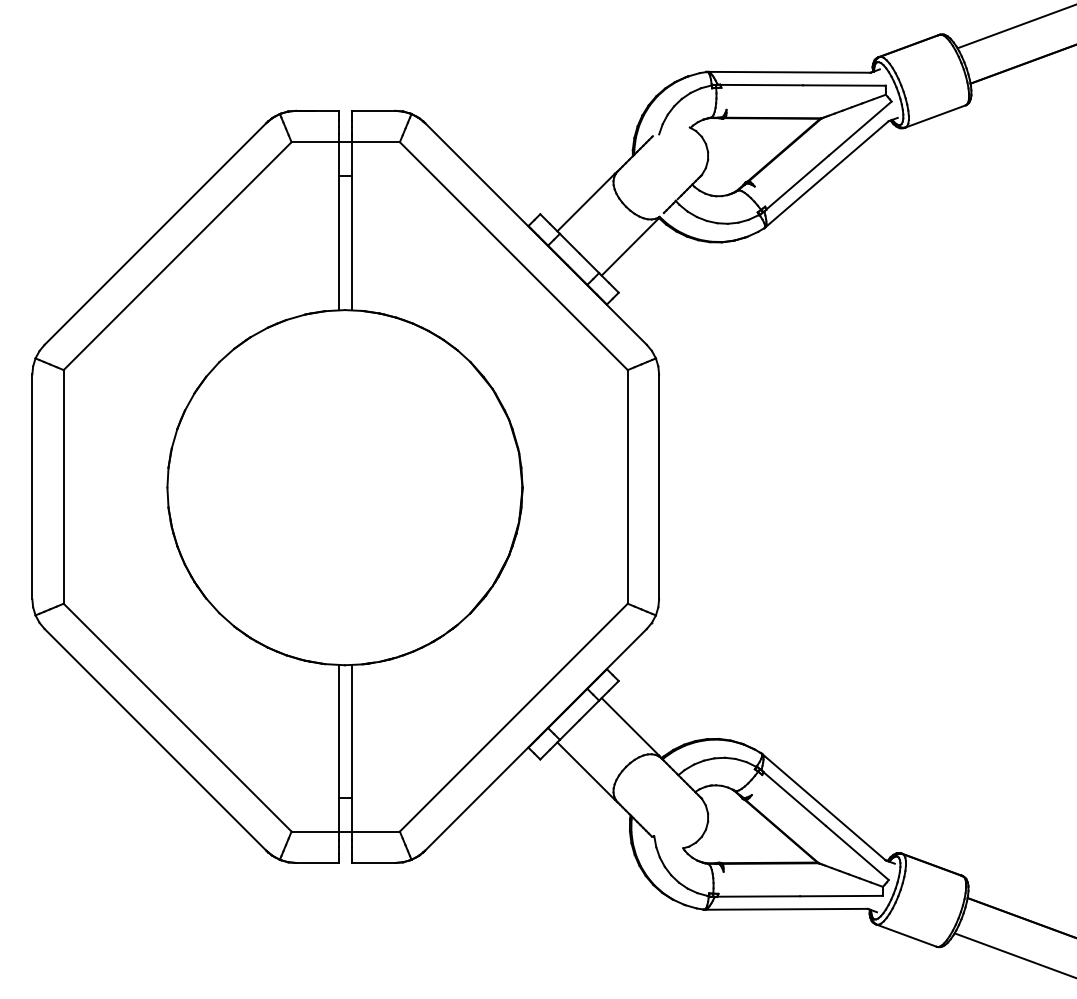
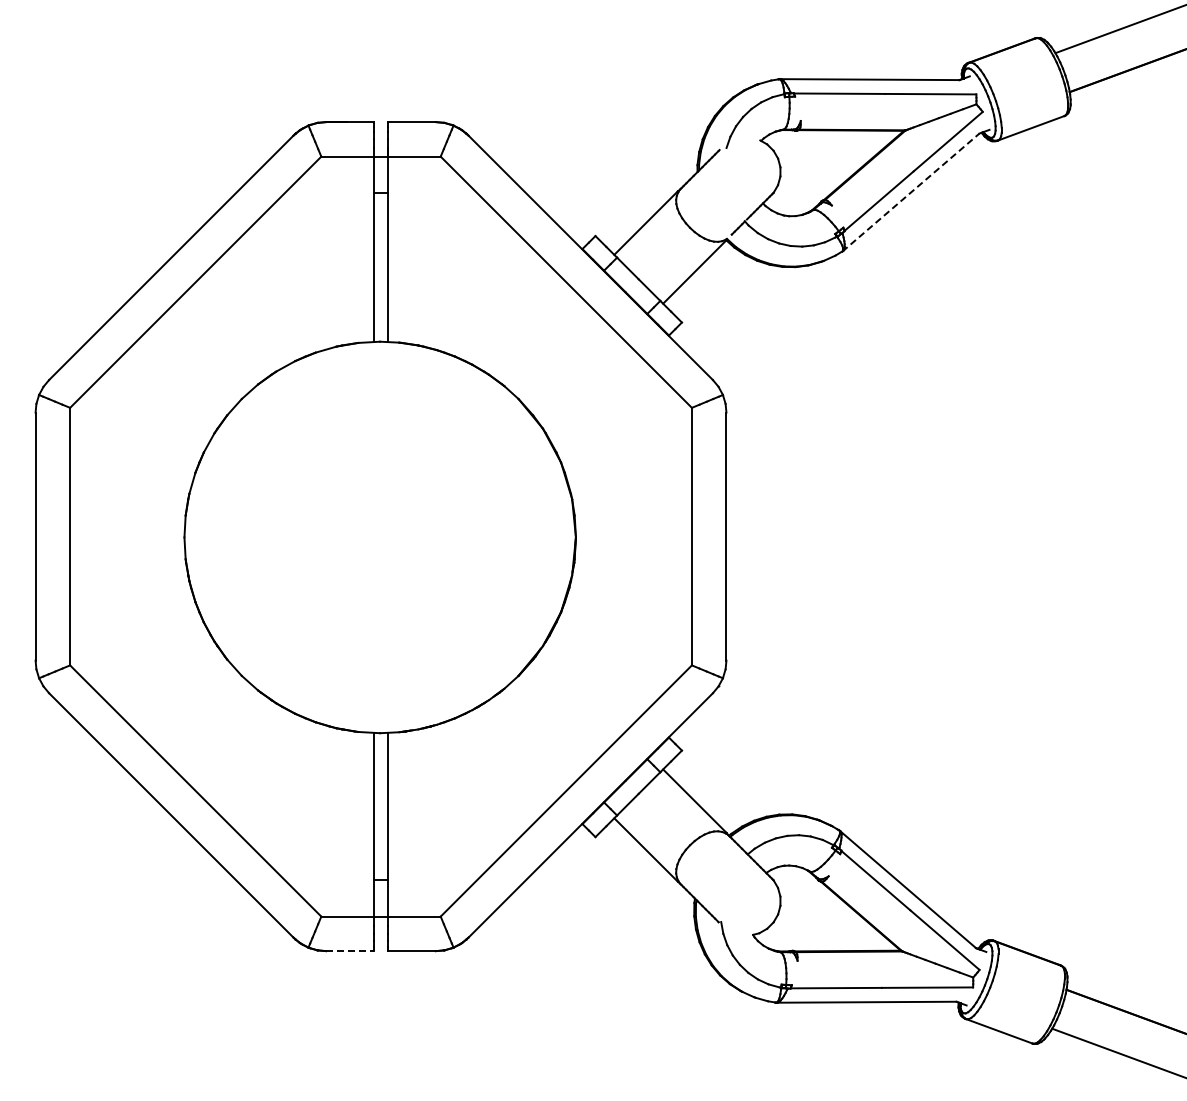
line: (826, 174) -> (910, 192), solid -> dashed
line: (318, 863) -> (350, 951), solid -> dashed

